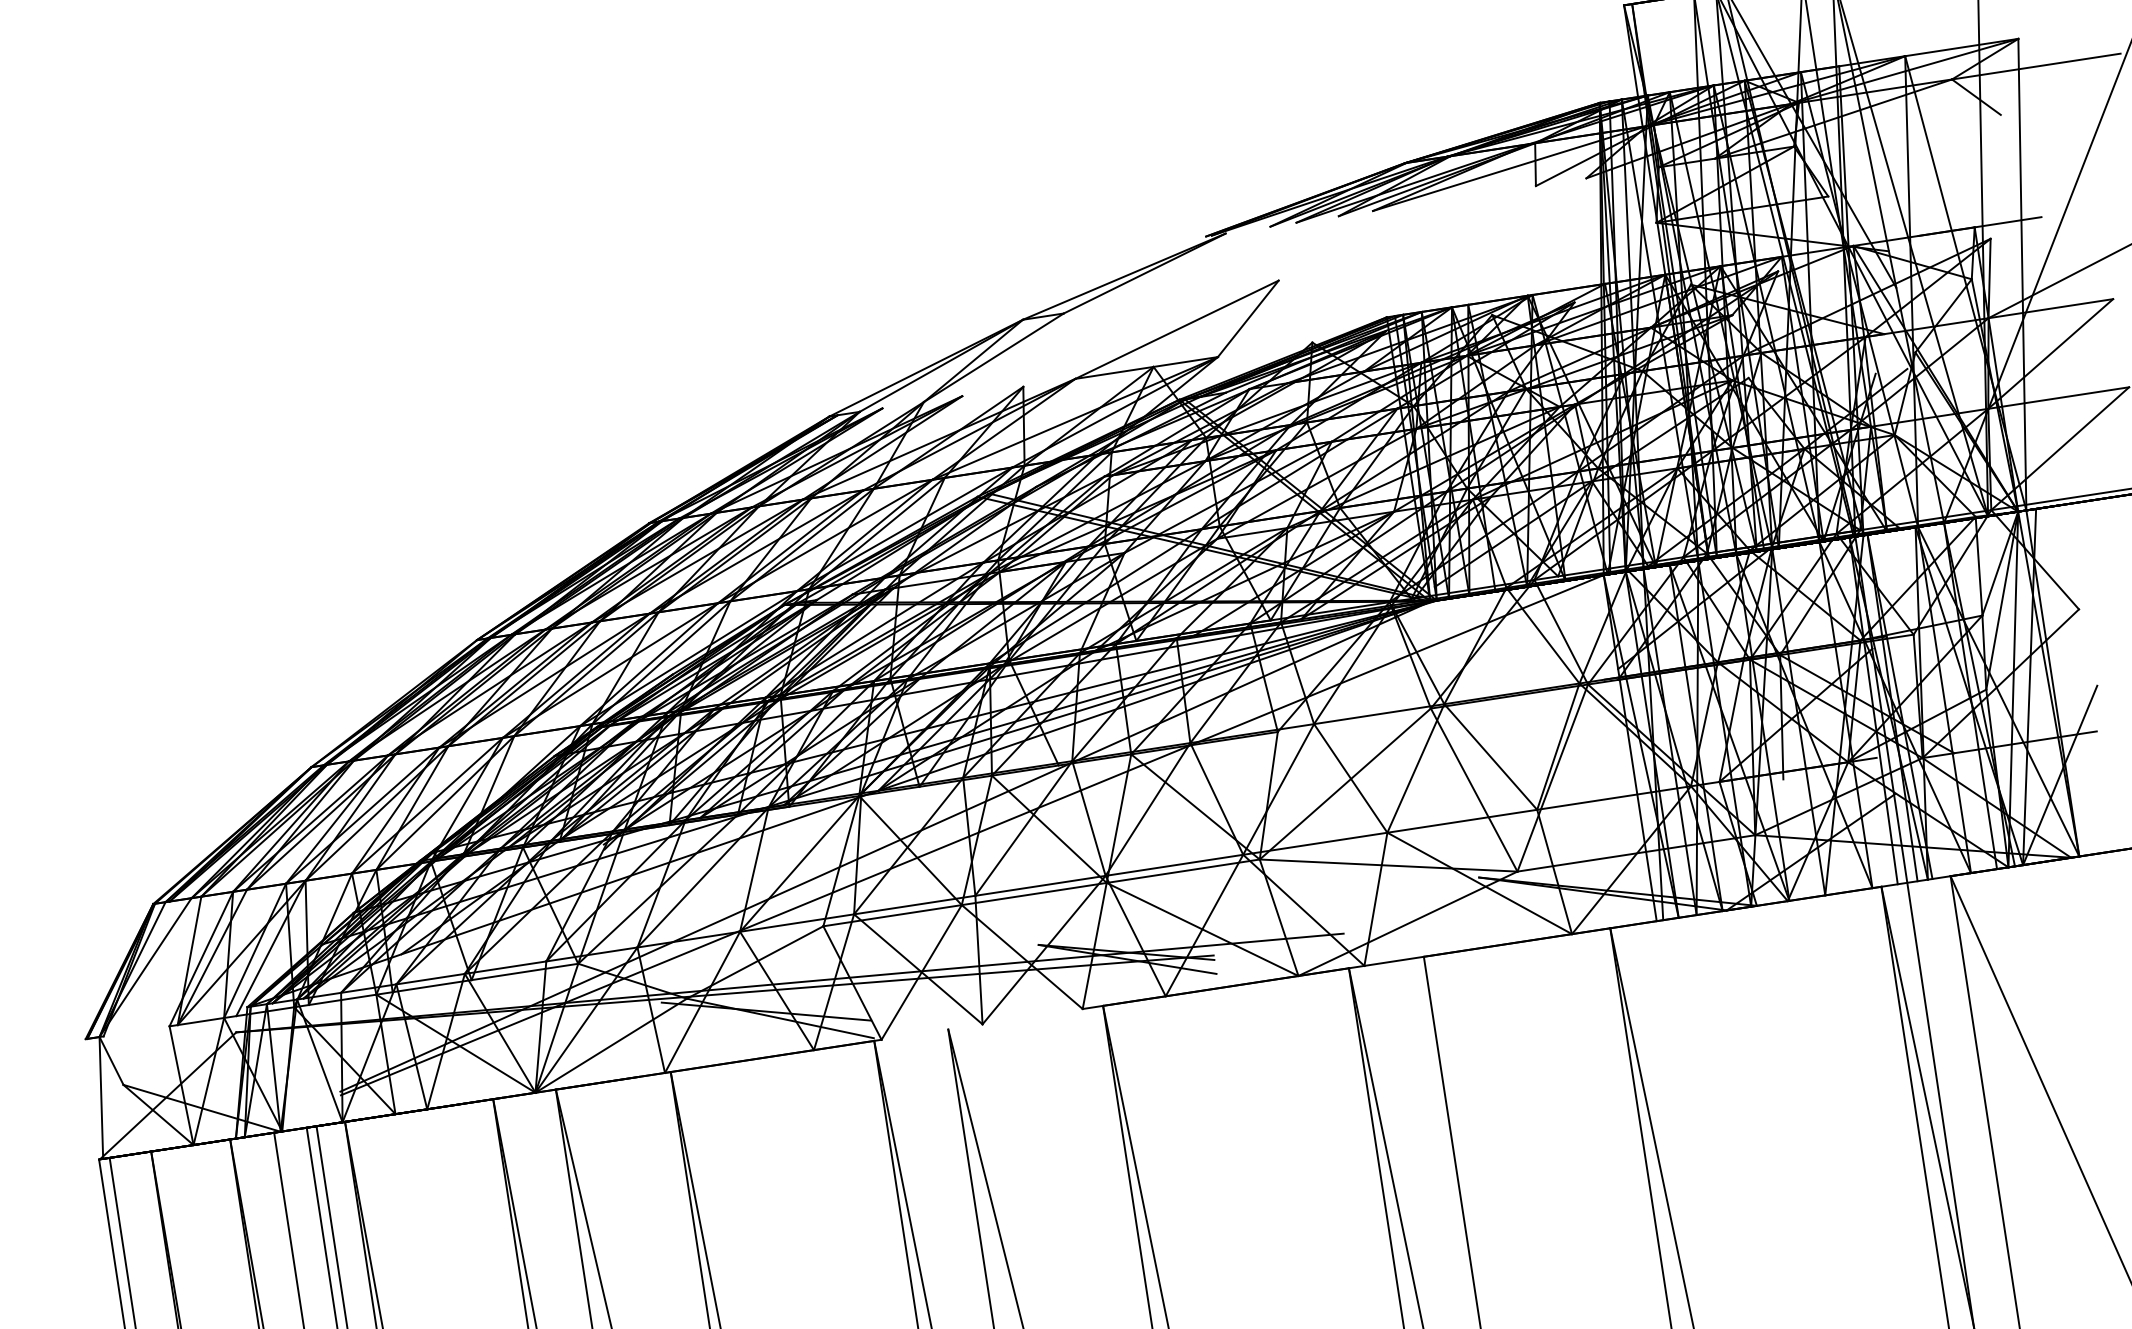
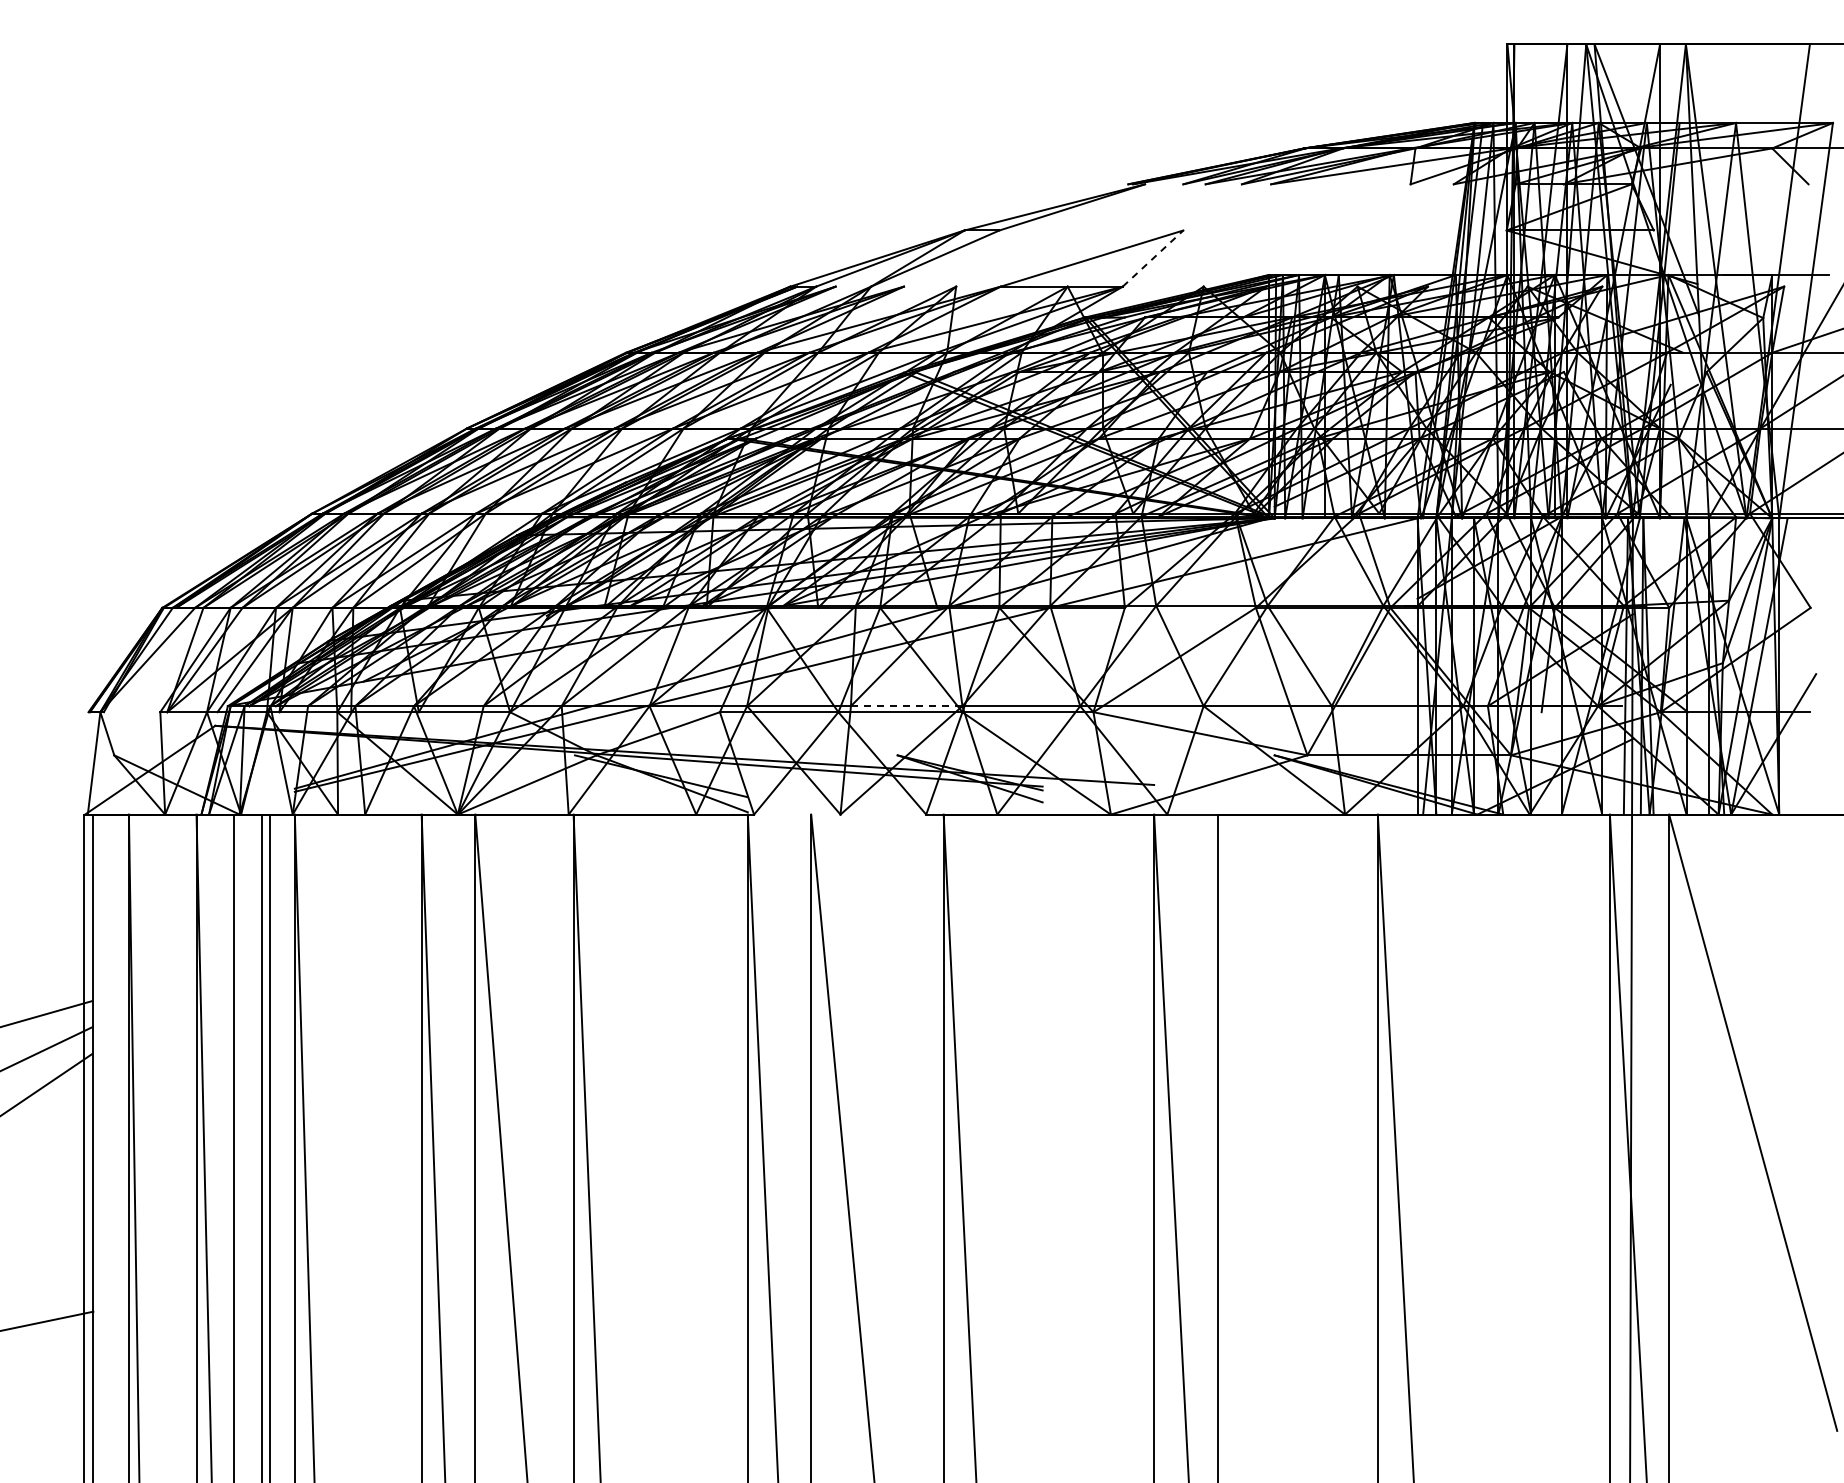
line: (1248, 318) -> (1153, 258), solid -> dashed
line: (1040, 886) -> (906, 706), solid -> dashed

